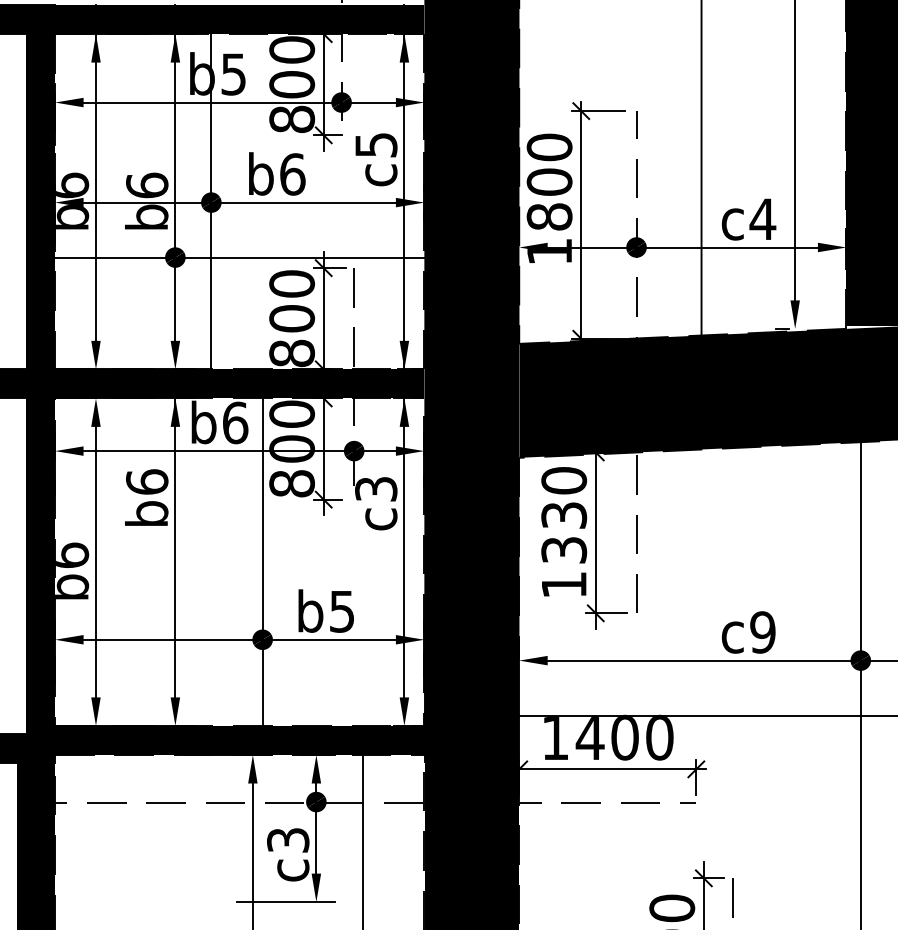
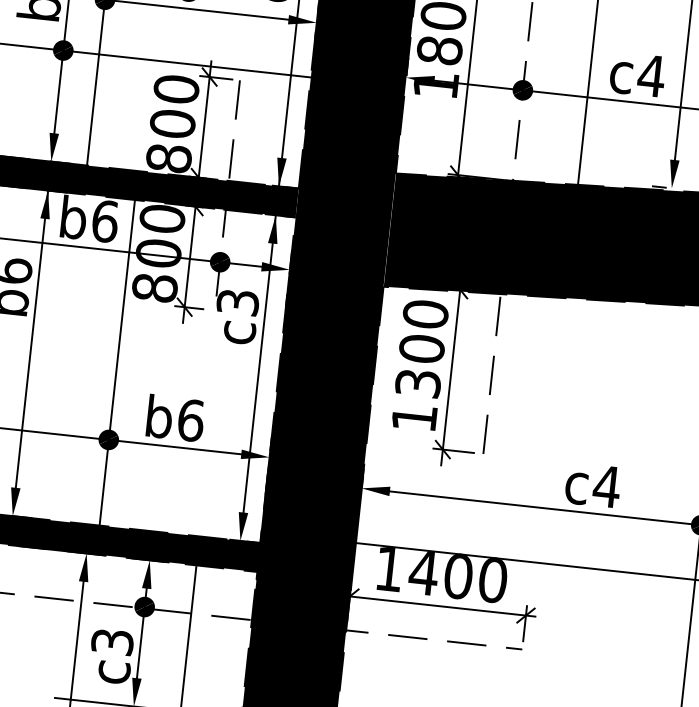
text: (564, 515) -> (422, 348), 1330 -> 1300
text: (342, 611) -> (191, 420), b5 -> b6
text: (762, 632) -> (606, 486), c9 -> c4

